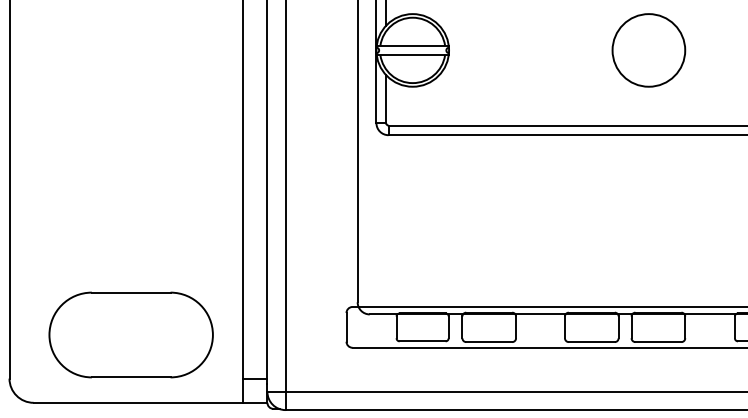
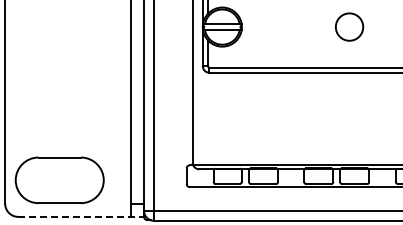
circle: (648, 49) -> (349, 26), size x0.7
part: (130, 335) -> (59, 180), moved
line: (151, 402) -> (81, 216), solid -> dashed

